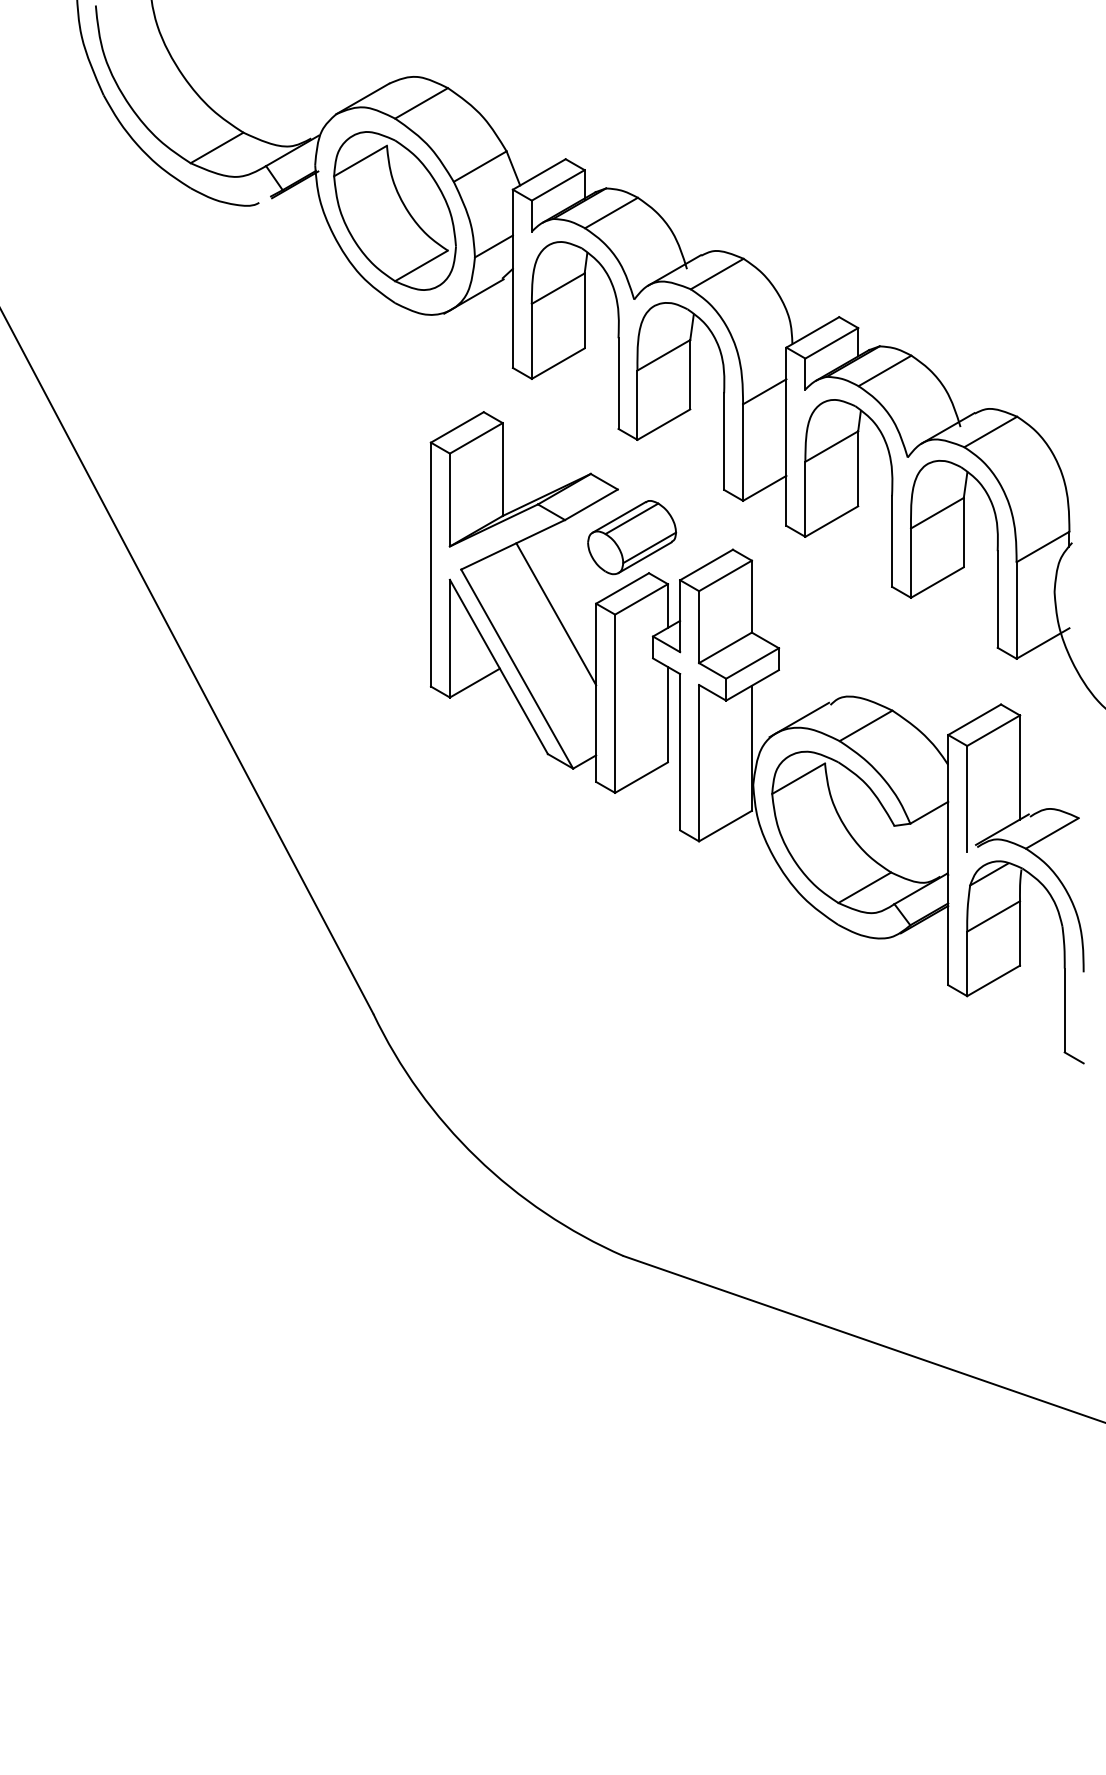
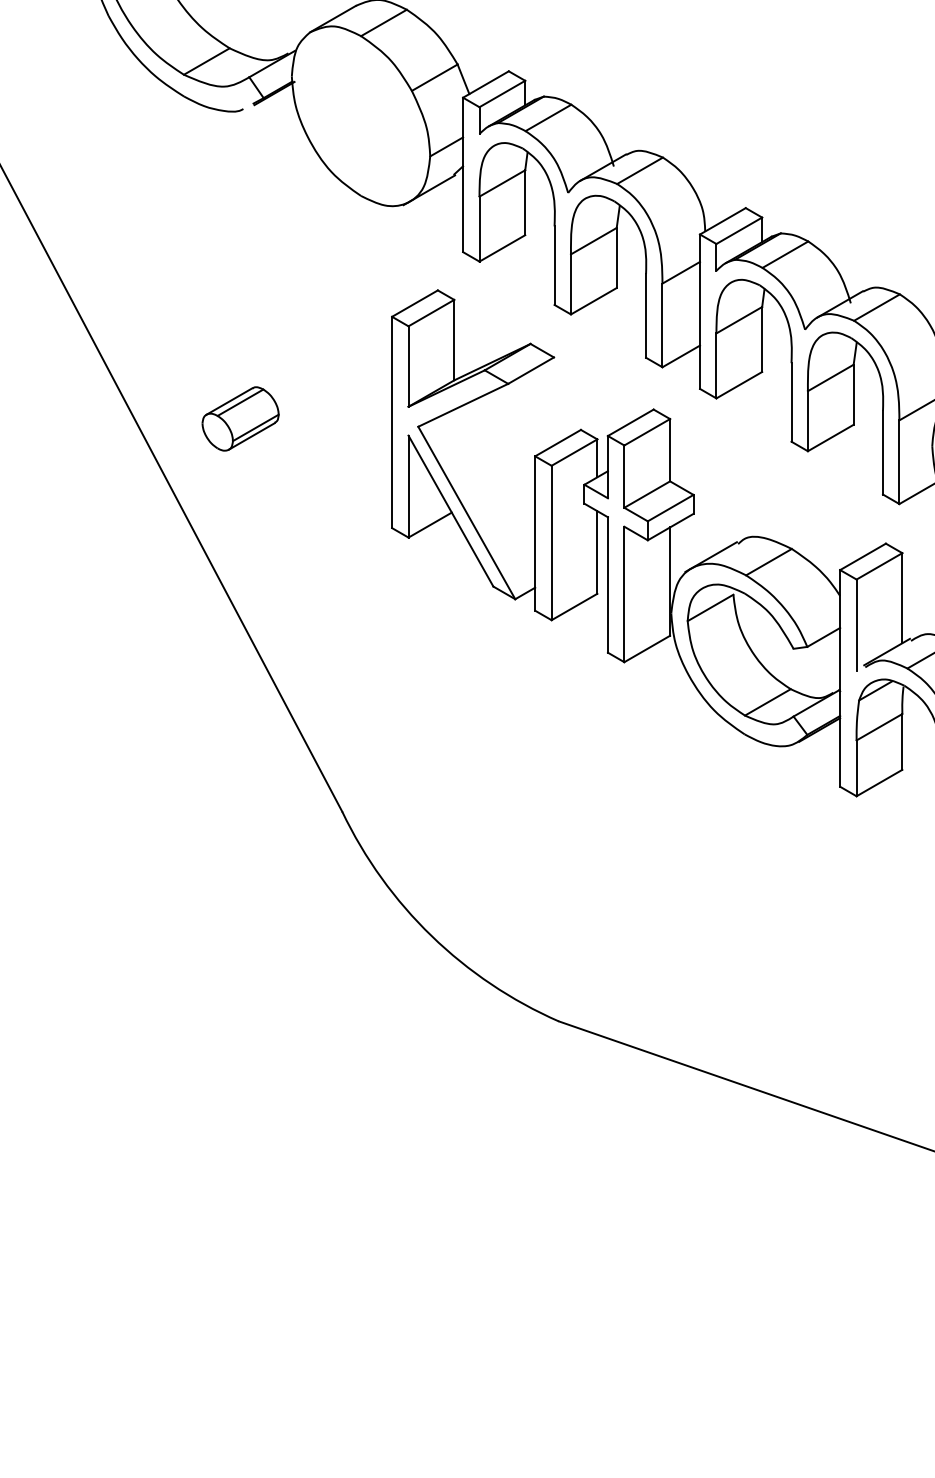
part: (394, 210) -> (360, 115), removed
part: (632, 537) -> (240, 418), moved
line: (556, 614) -> (500, 465), removed

